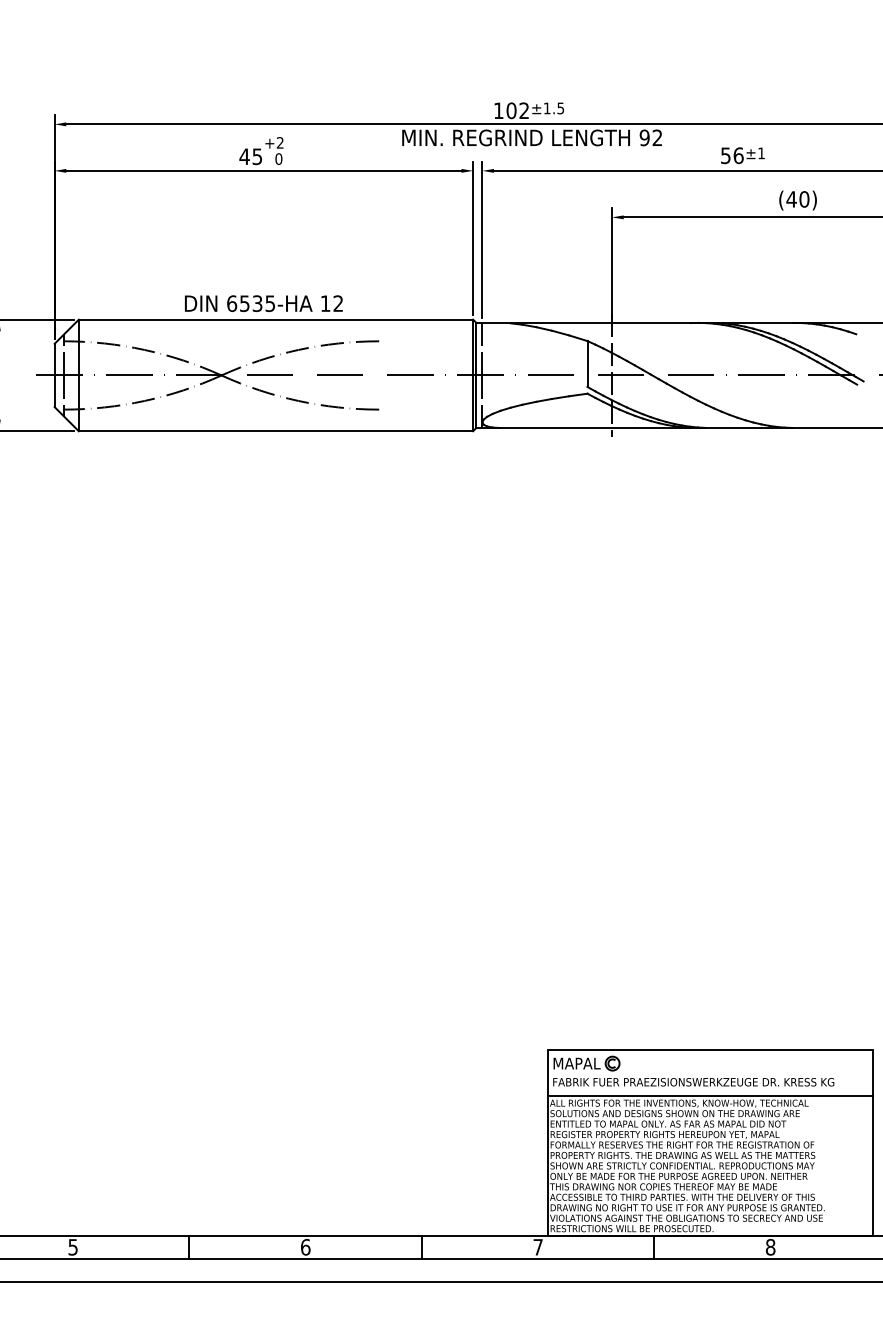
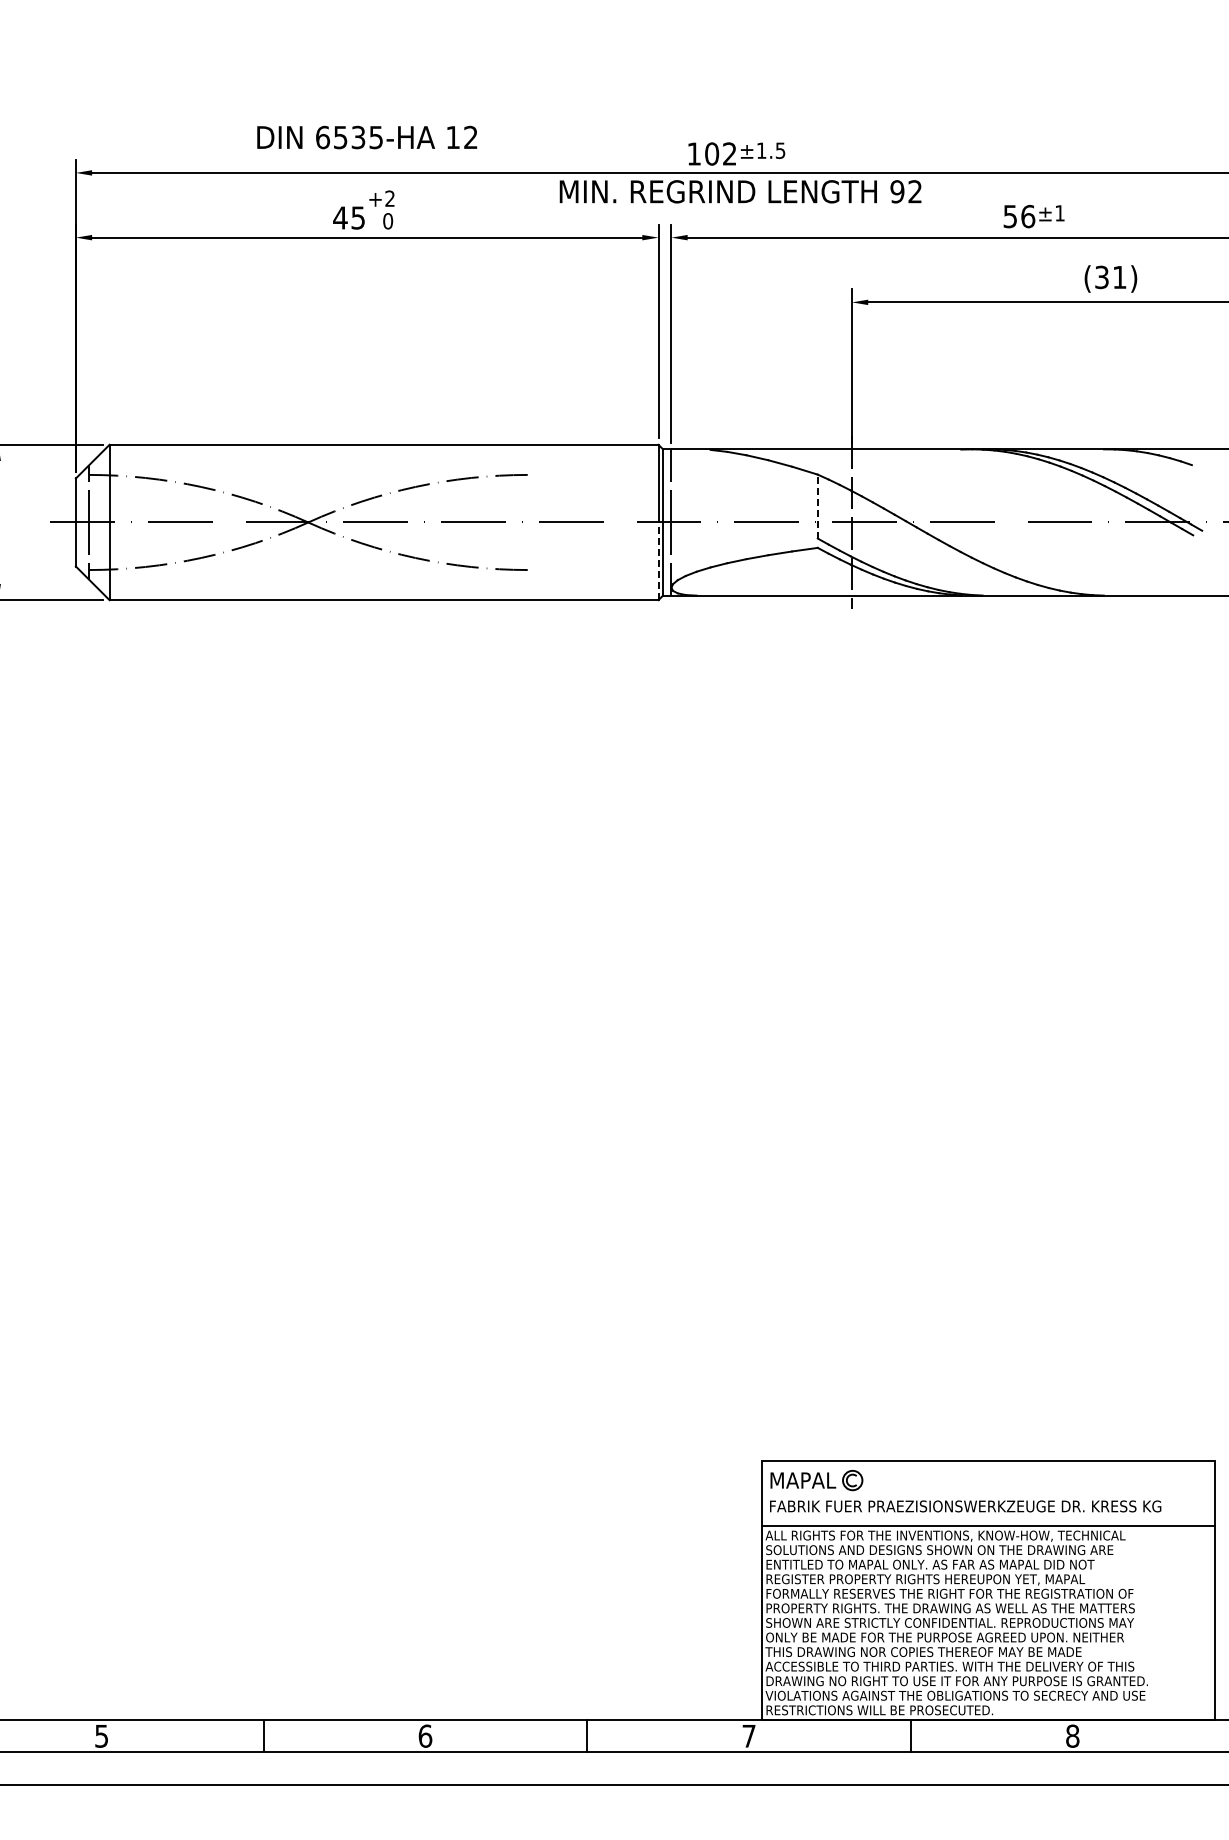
text: (797, 199) -> (1110, 277), (40) -> (31)
text: (264, 303) -> (367, 137), moved
line: (587, 363) -> (817, 506), solid -> dashed
line: (473, 403) -> (658, 561), solid -> dashed

